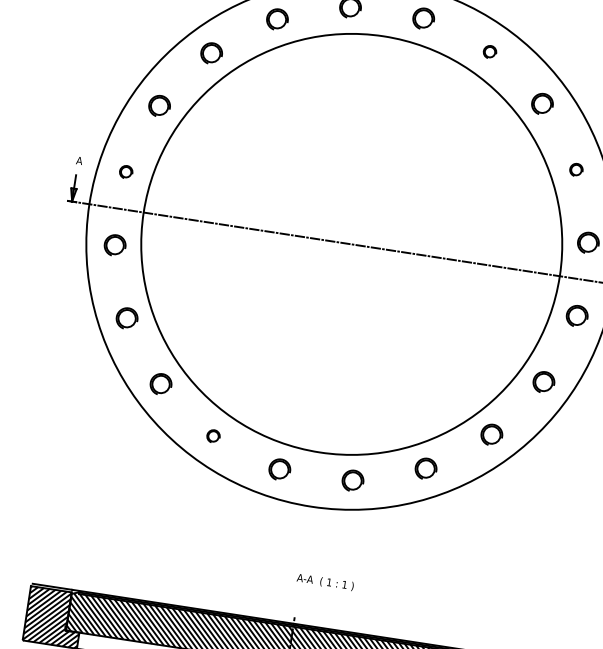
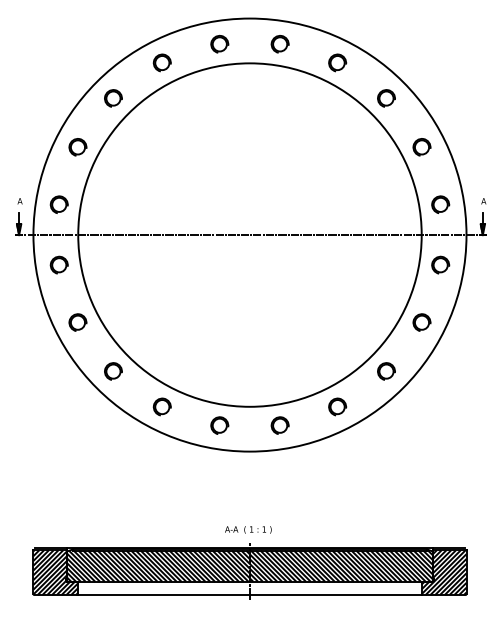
part: (489, 51) -> (337, 62), size x1.67
part: (575, 170) -> (421, 147), size x1.67
part: (125, 171) -> (58, 204), size x1.67
part: (212, 435) -> (161, 406), size x1.67
text: (325, 581) -> (248, 529), moved

